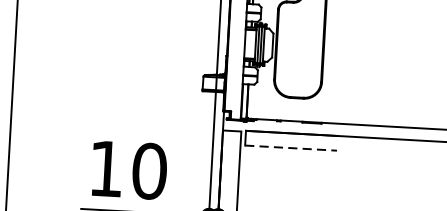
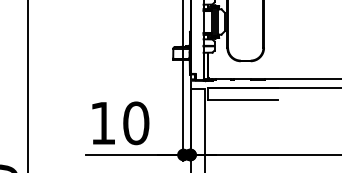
line: (291, 148) -> (243, 99), dashed -> solid

